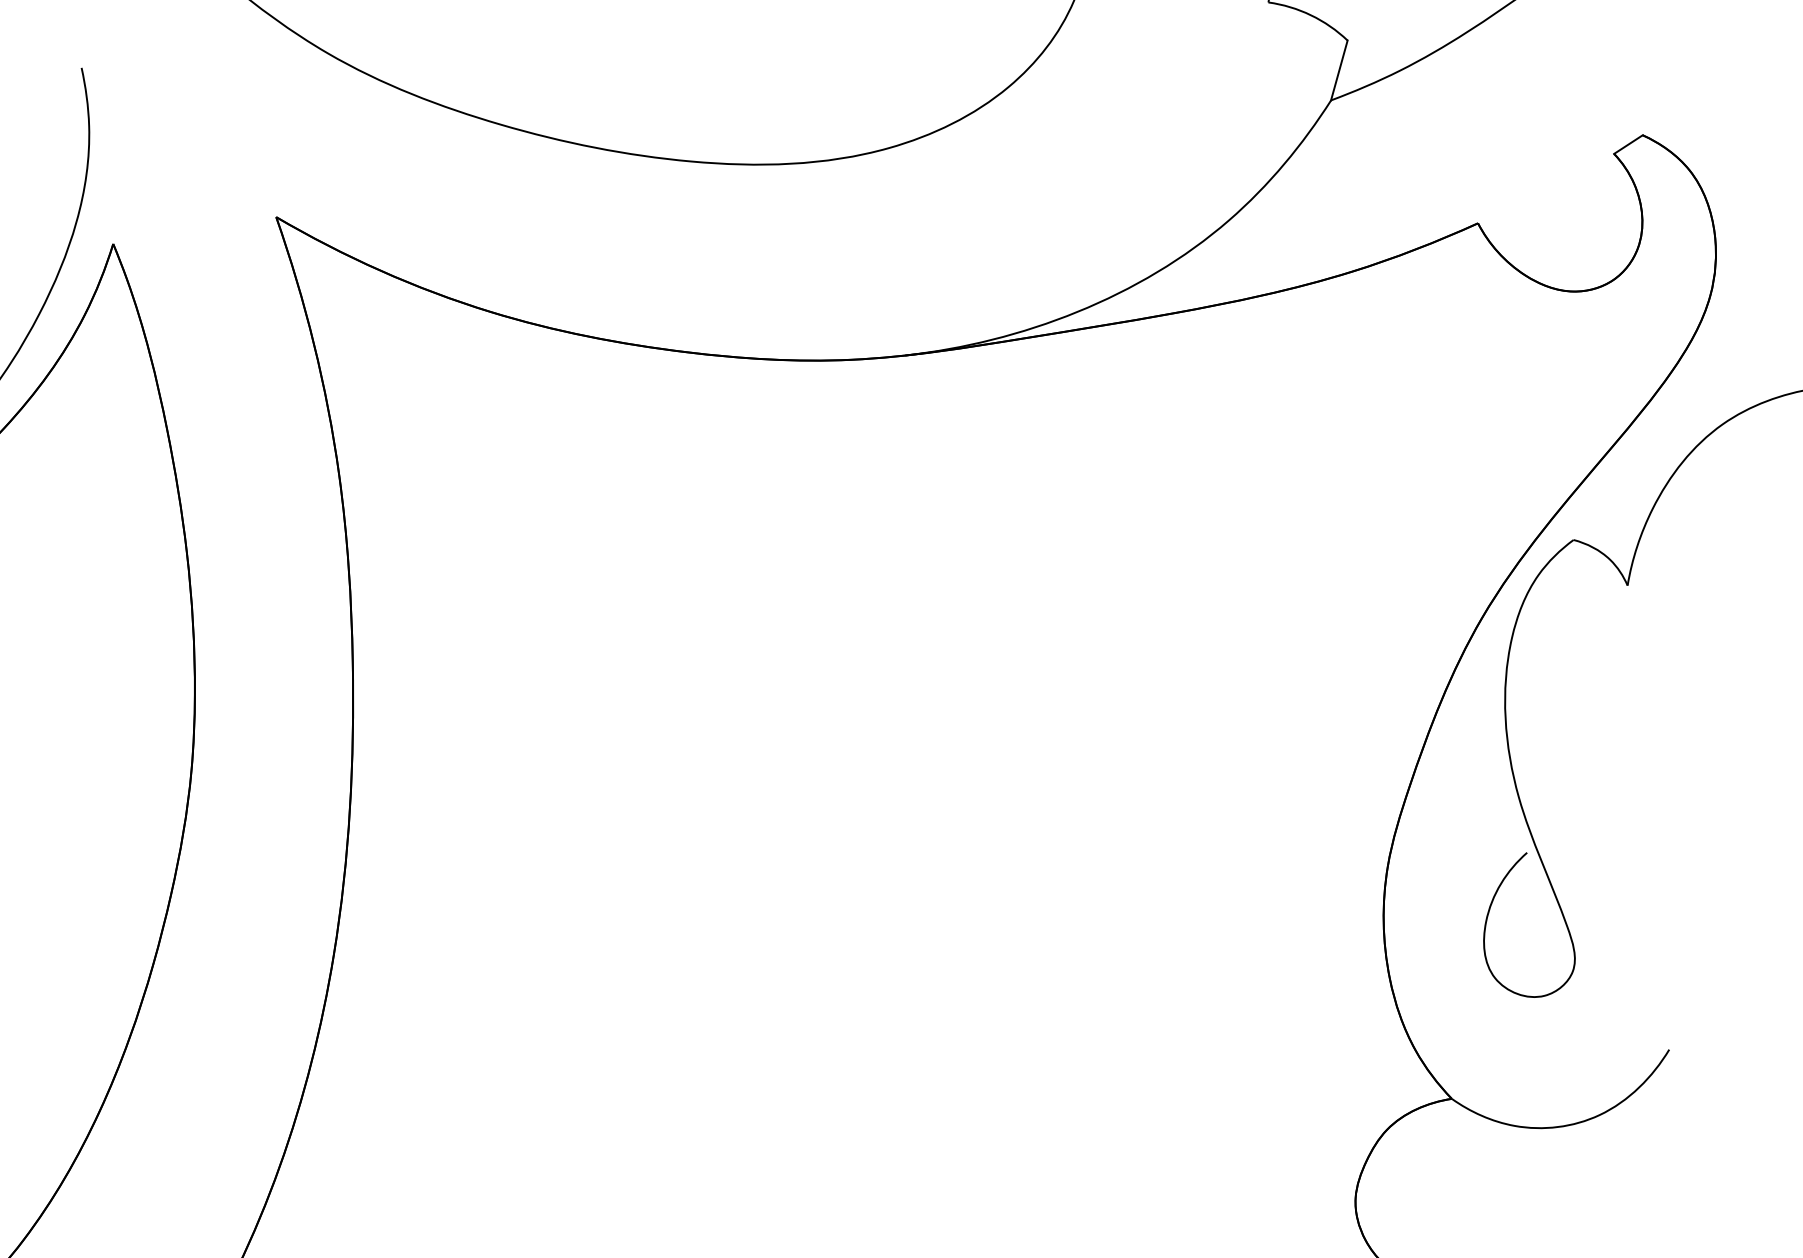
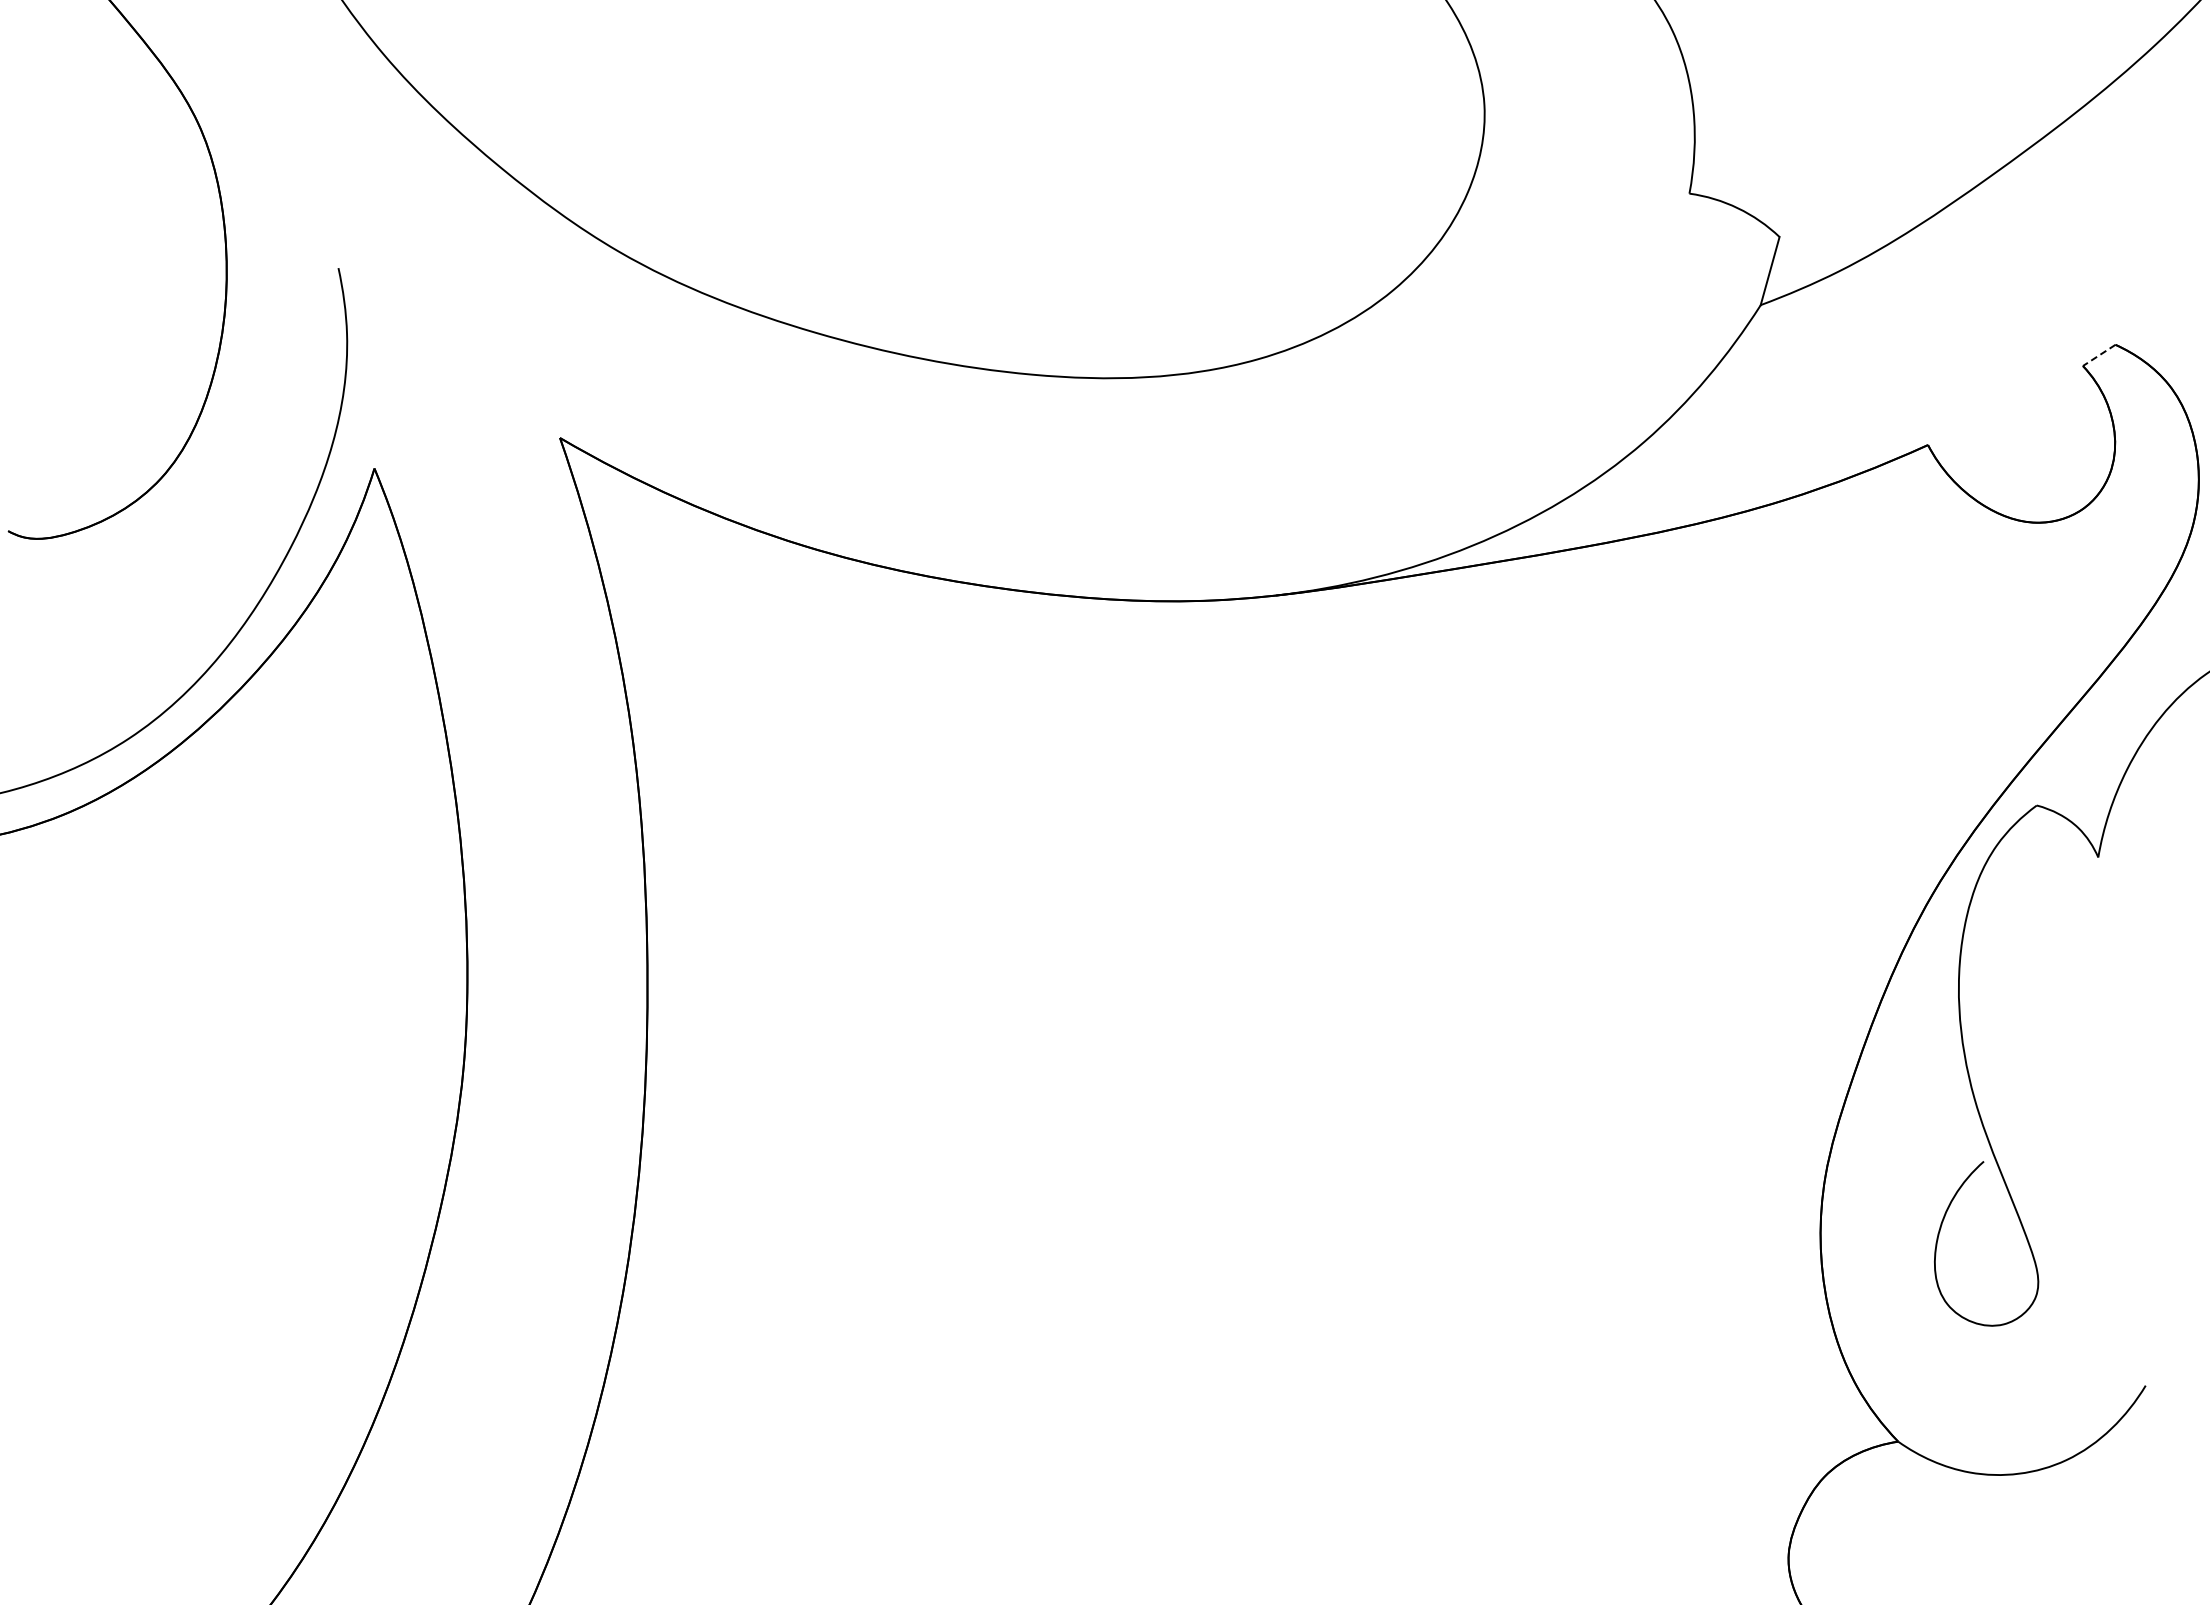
line: (1627, 144) -> (2098, 355), solid -> dashed

